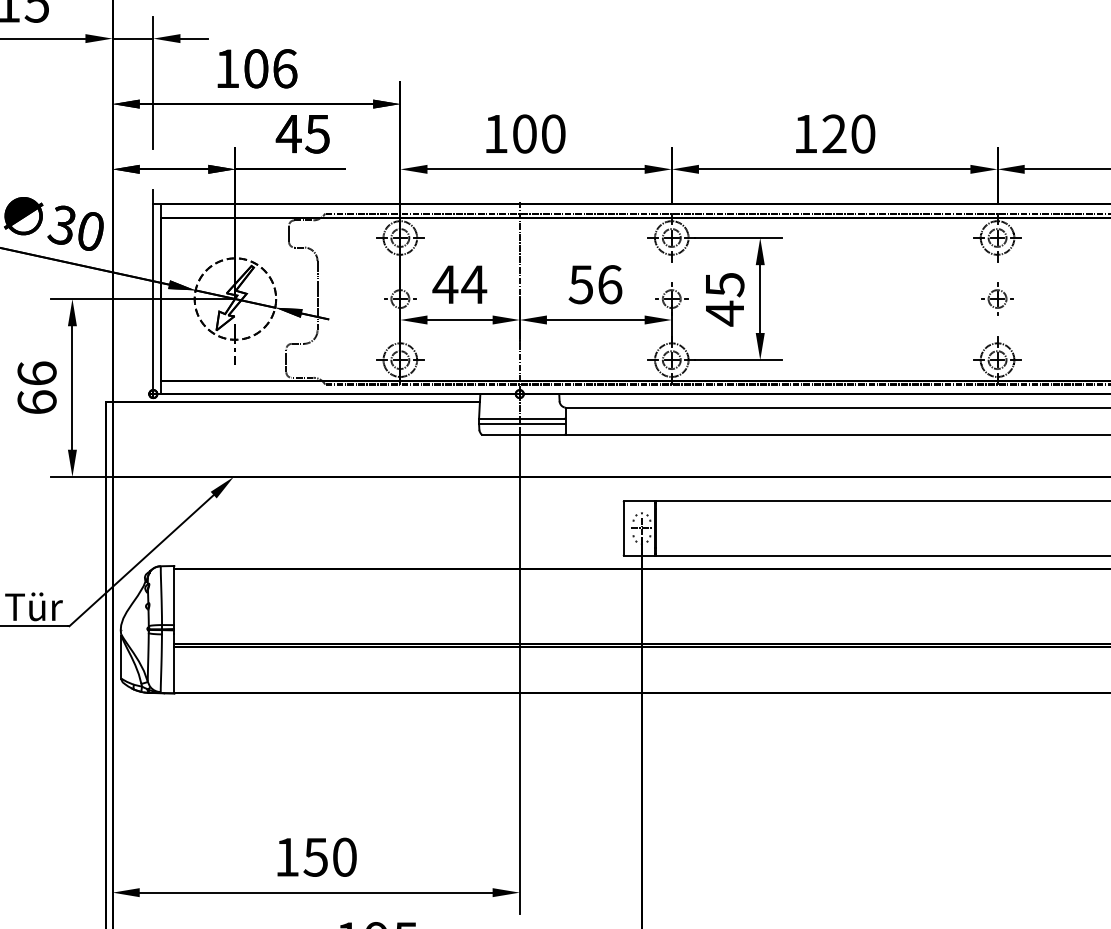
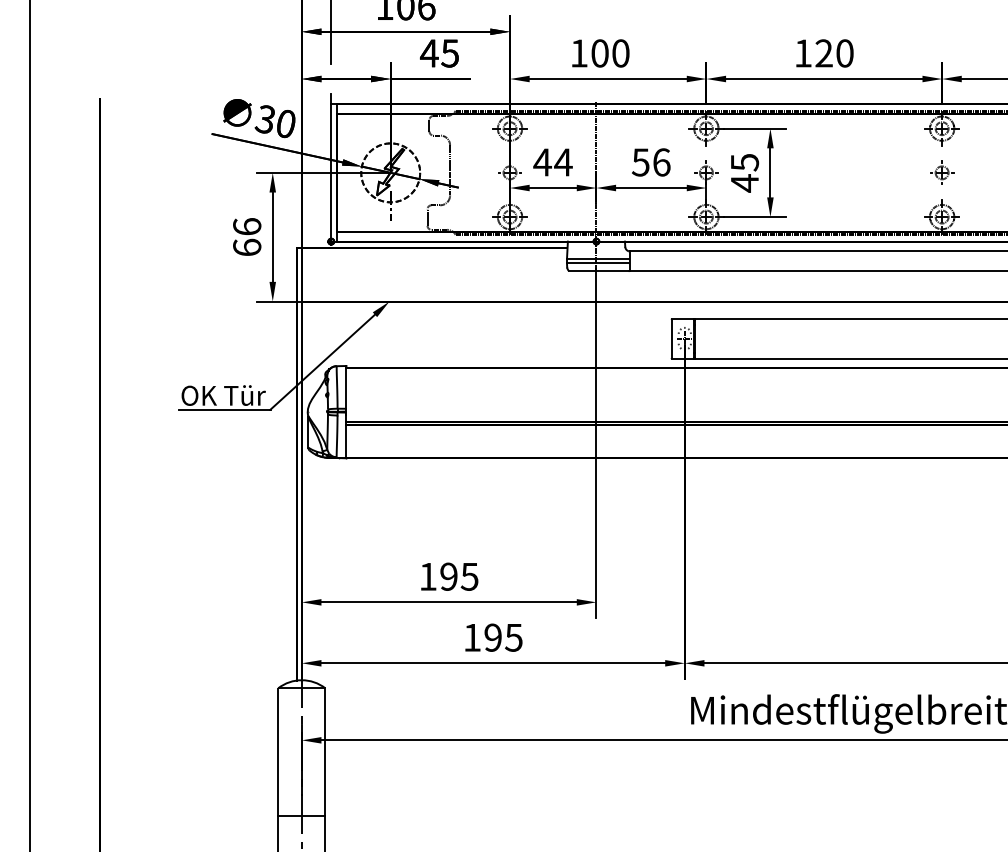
text: (330, 856) -> (459, 576), 150 -> 195

